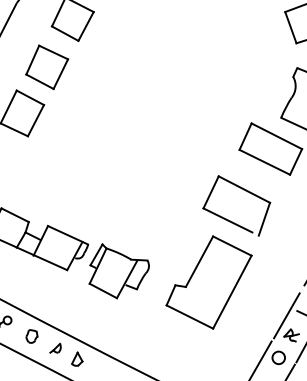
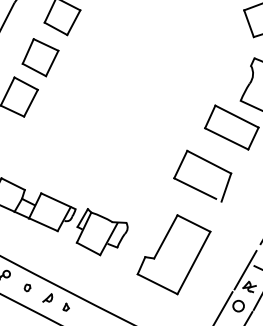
part: (208, 282) -> (173, 254), moved
part: (31, 336) -> (27, 287), size x0.6
part: (76, 358) -> (65, 306), size x0.6

